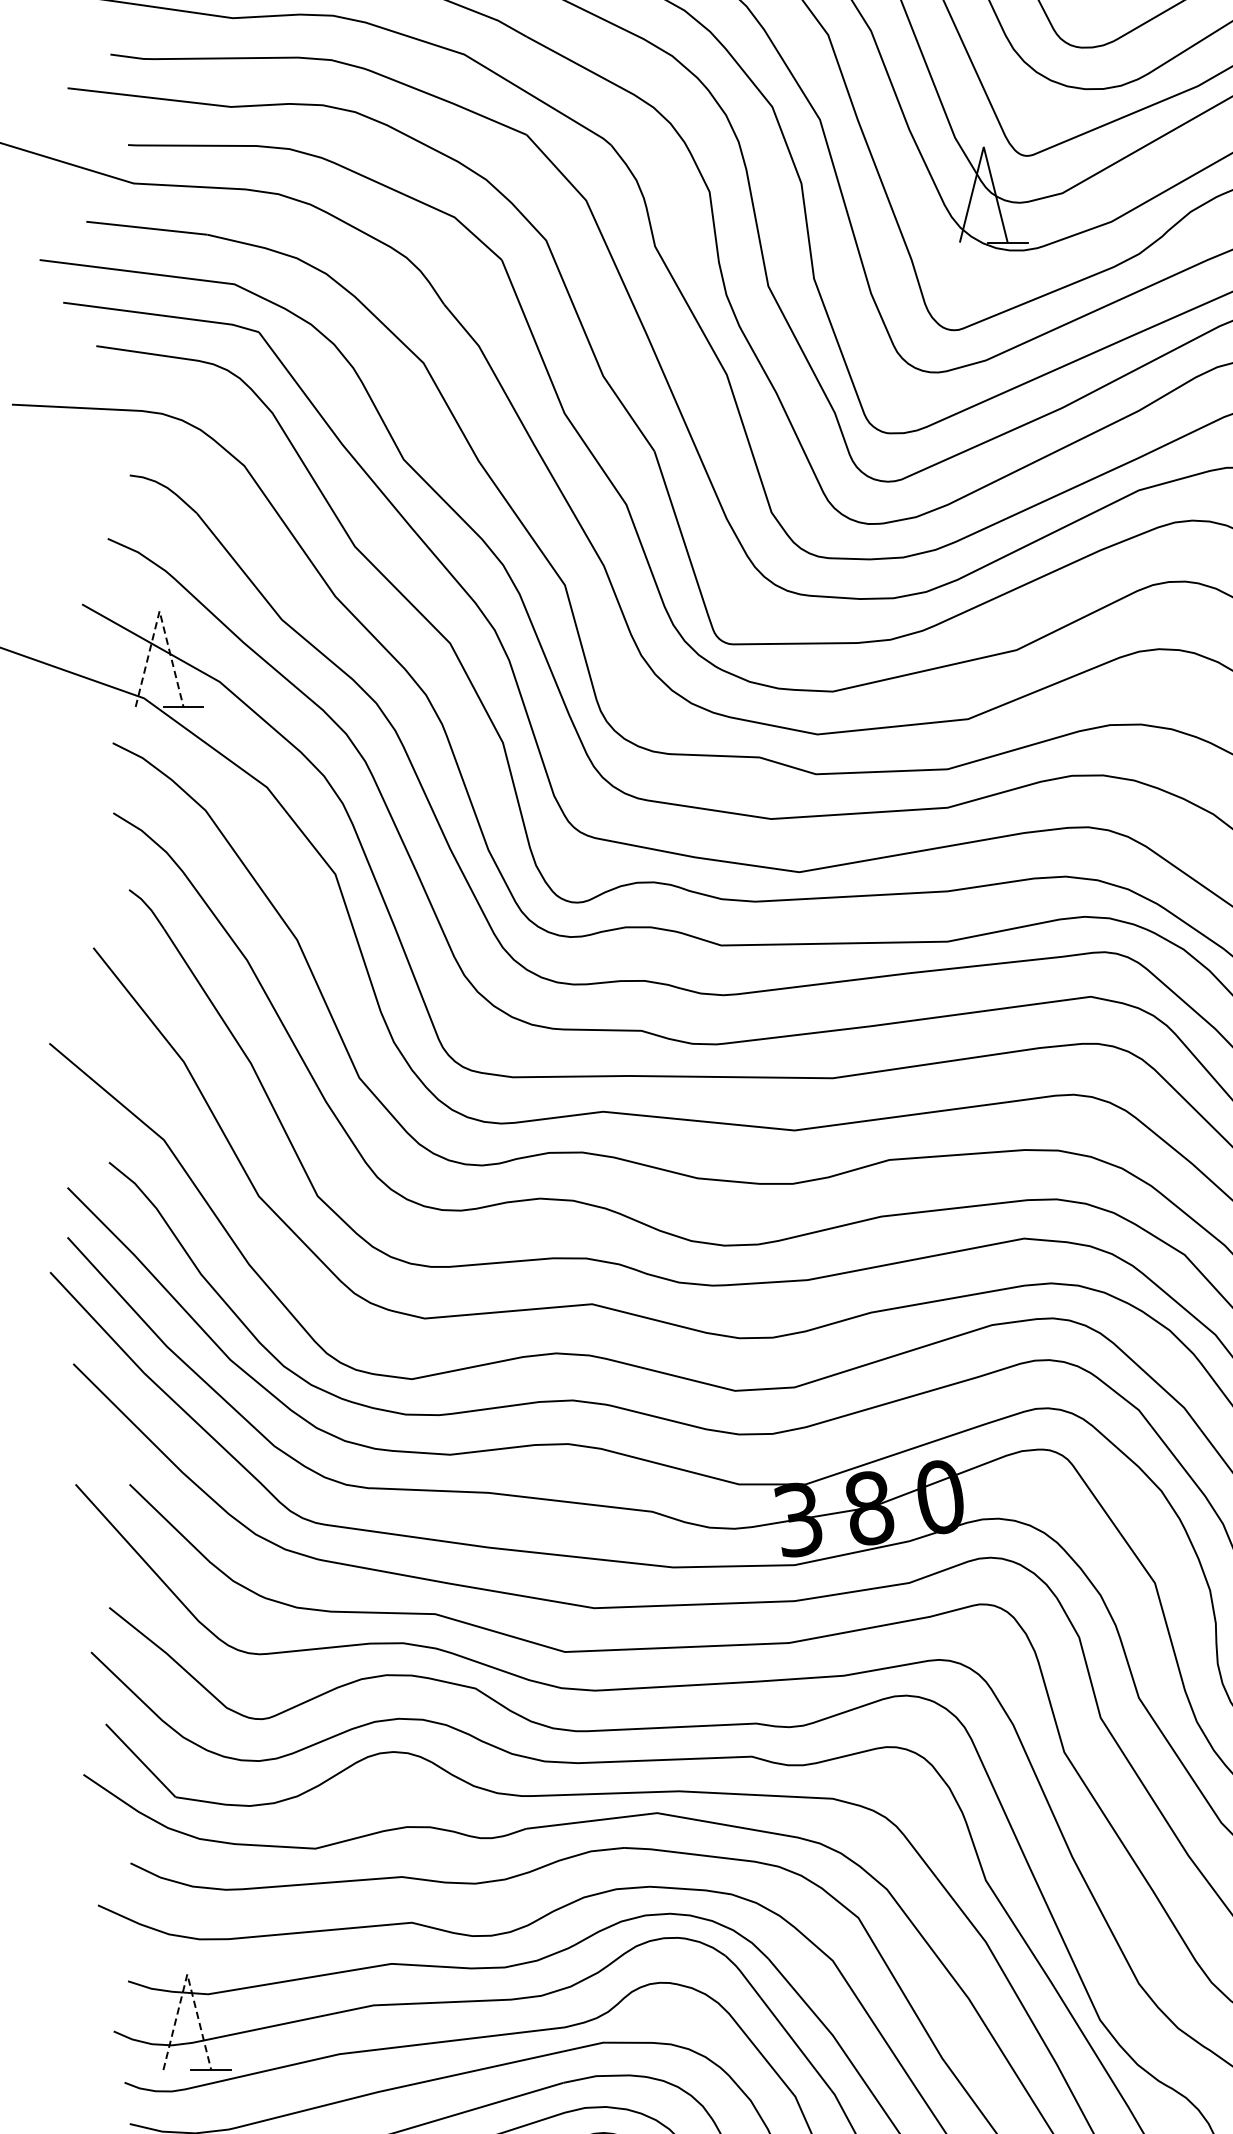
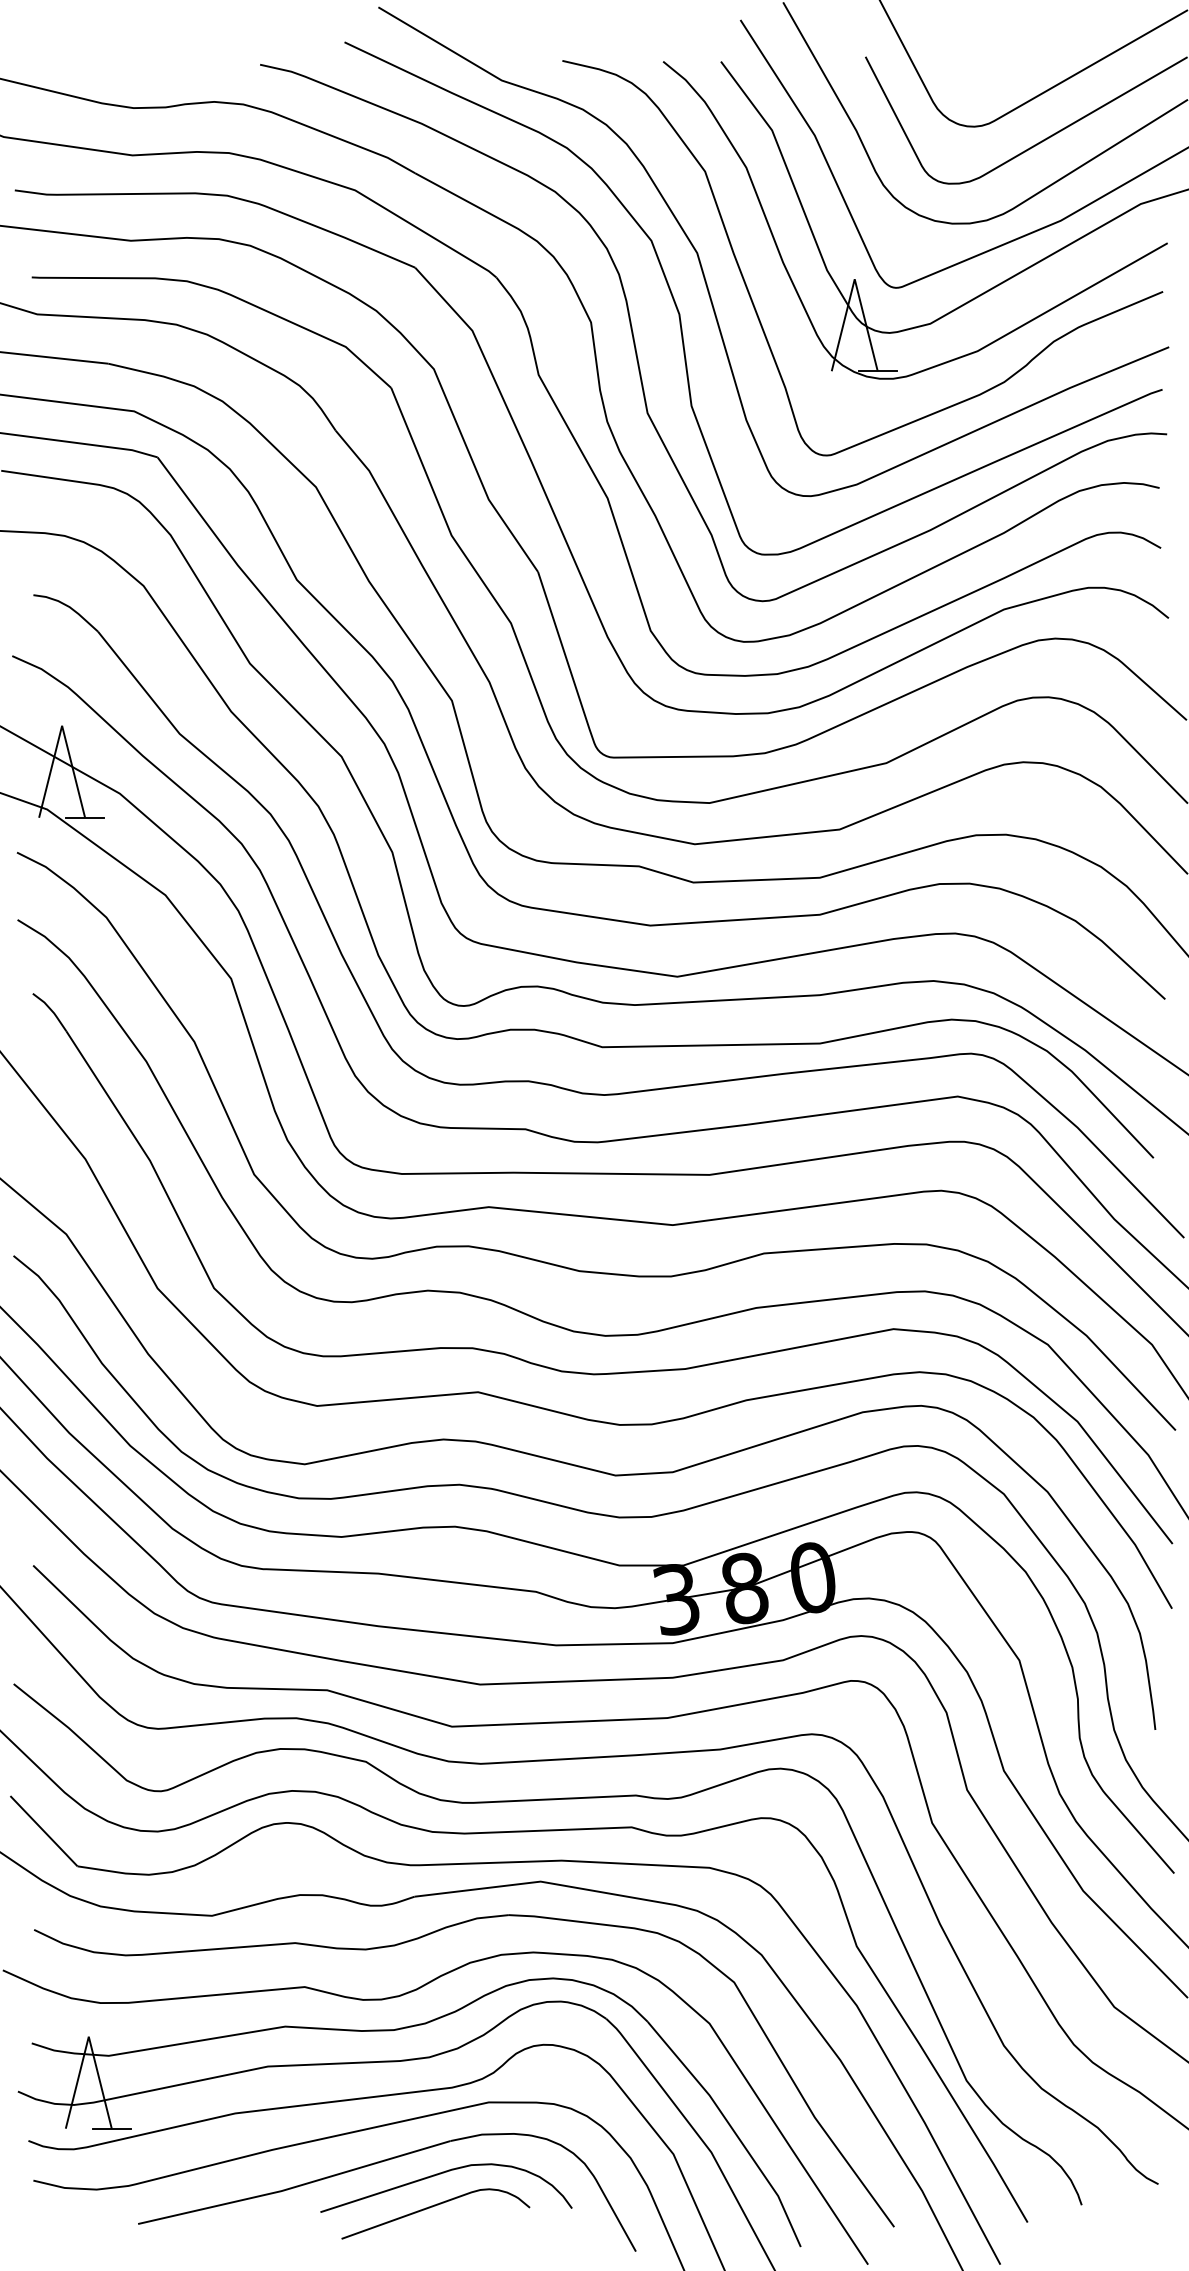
line: (160, 610) -> (62, 725), dashed -> solid
line: (187, 1974) -> (88, 2036), dashed -> solid

